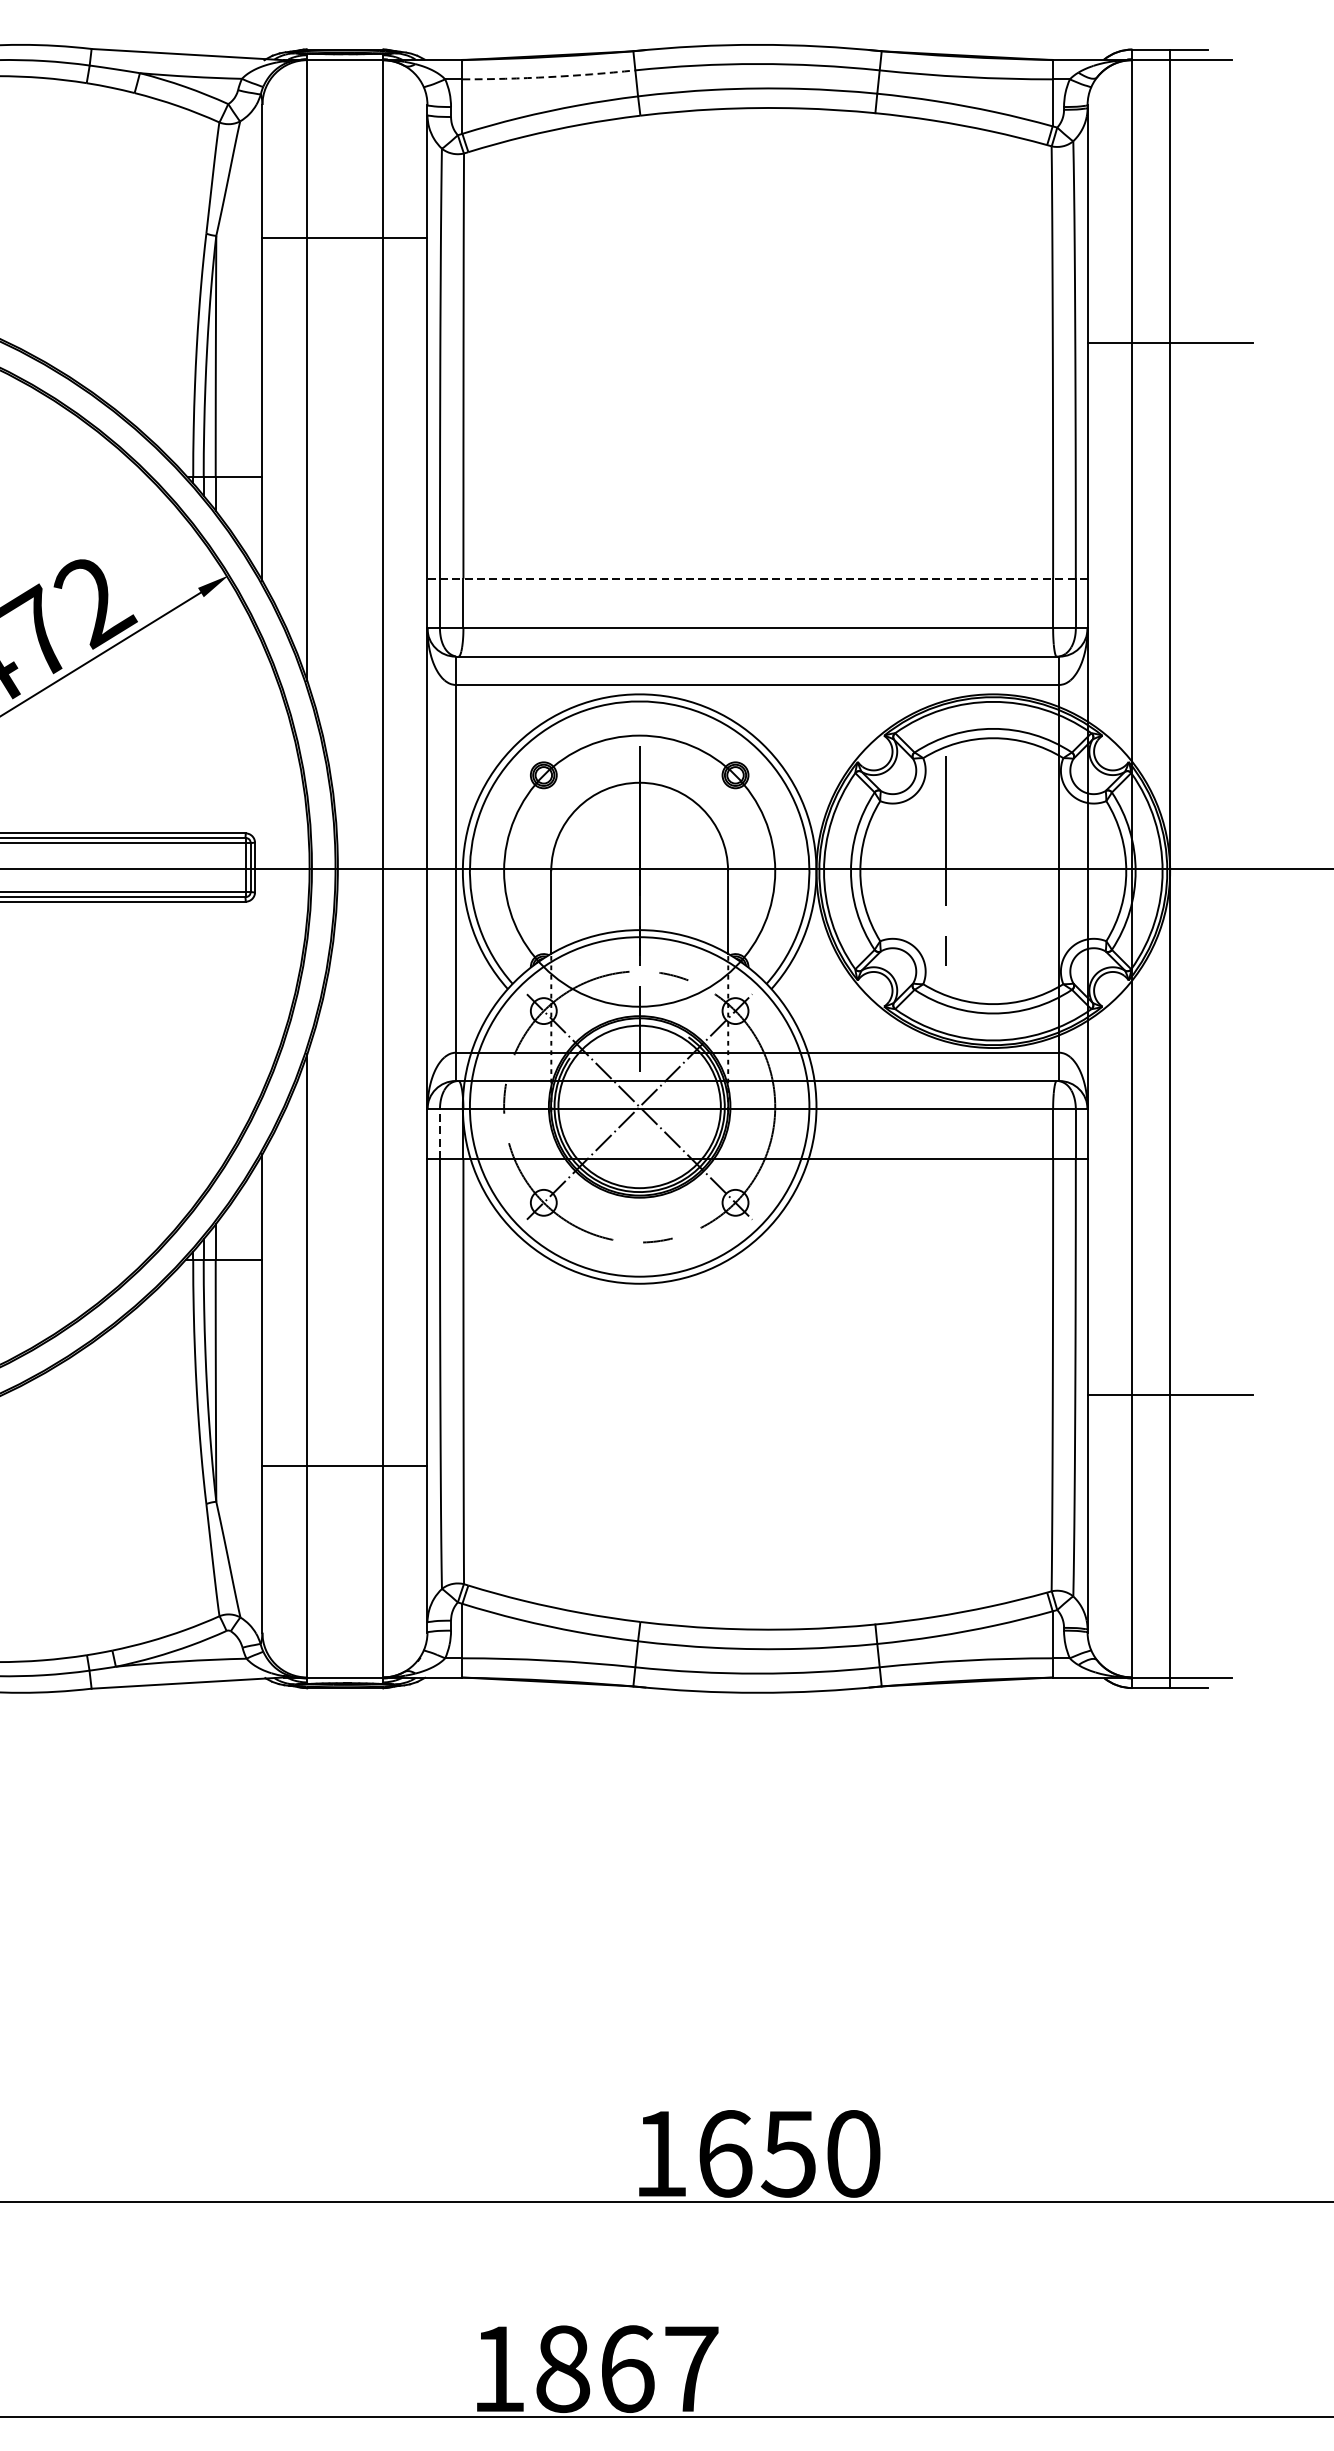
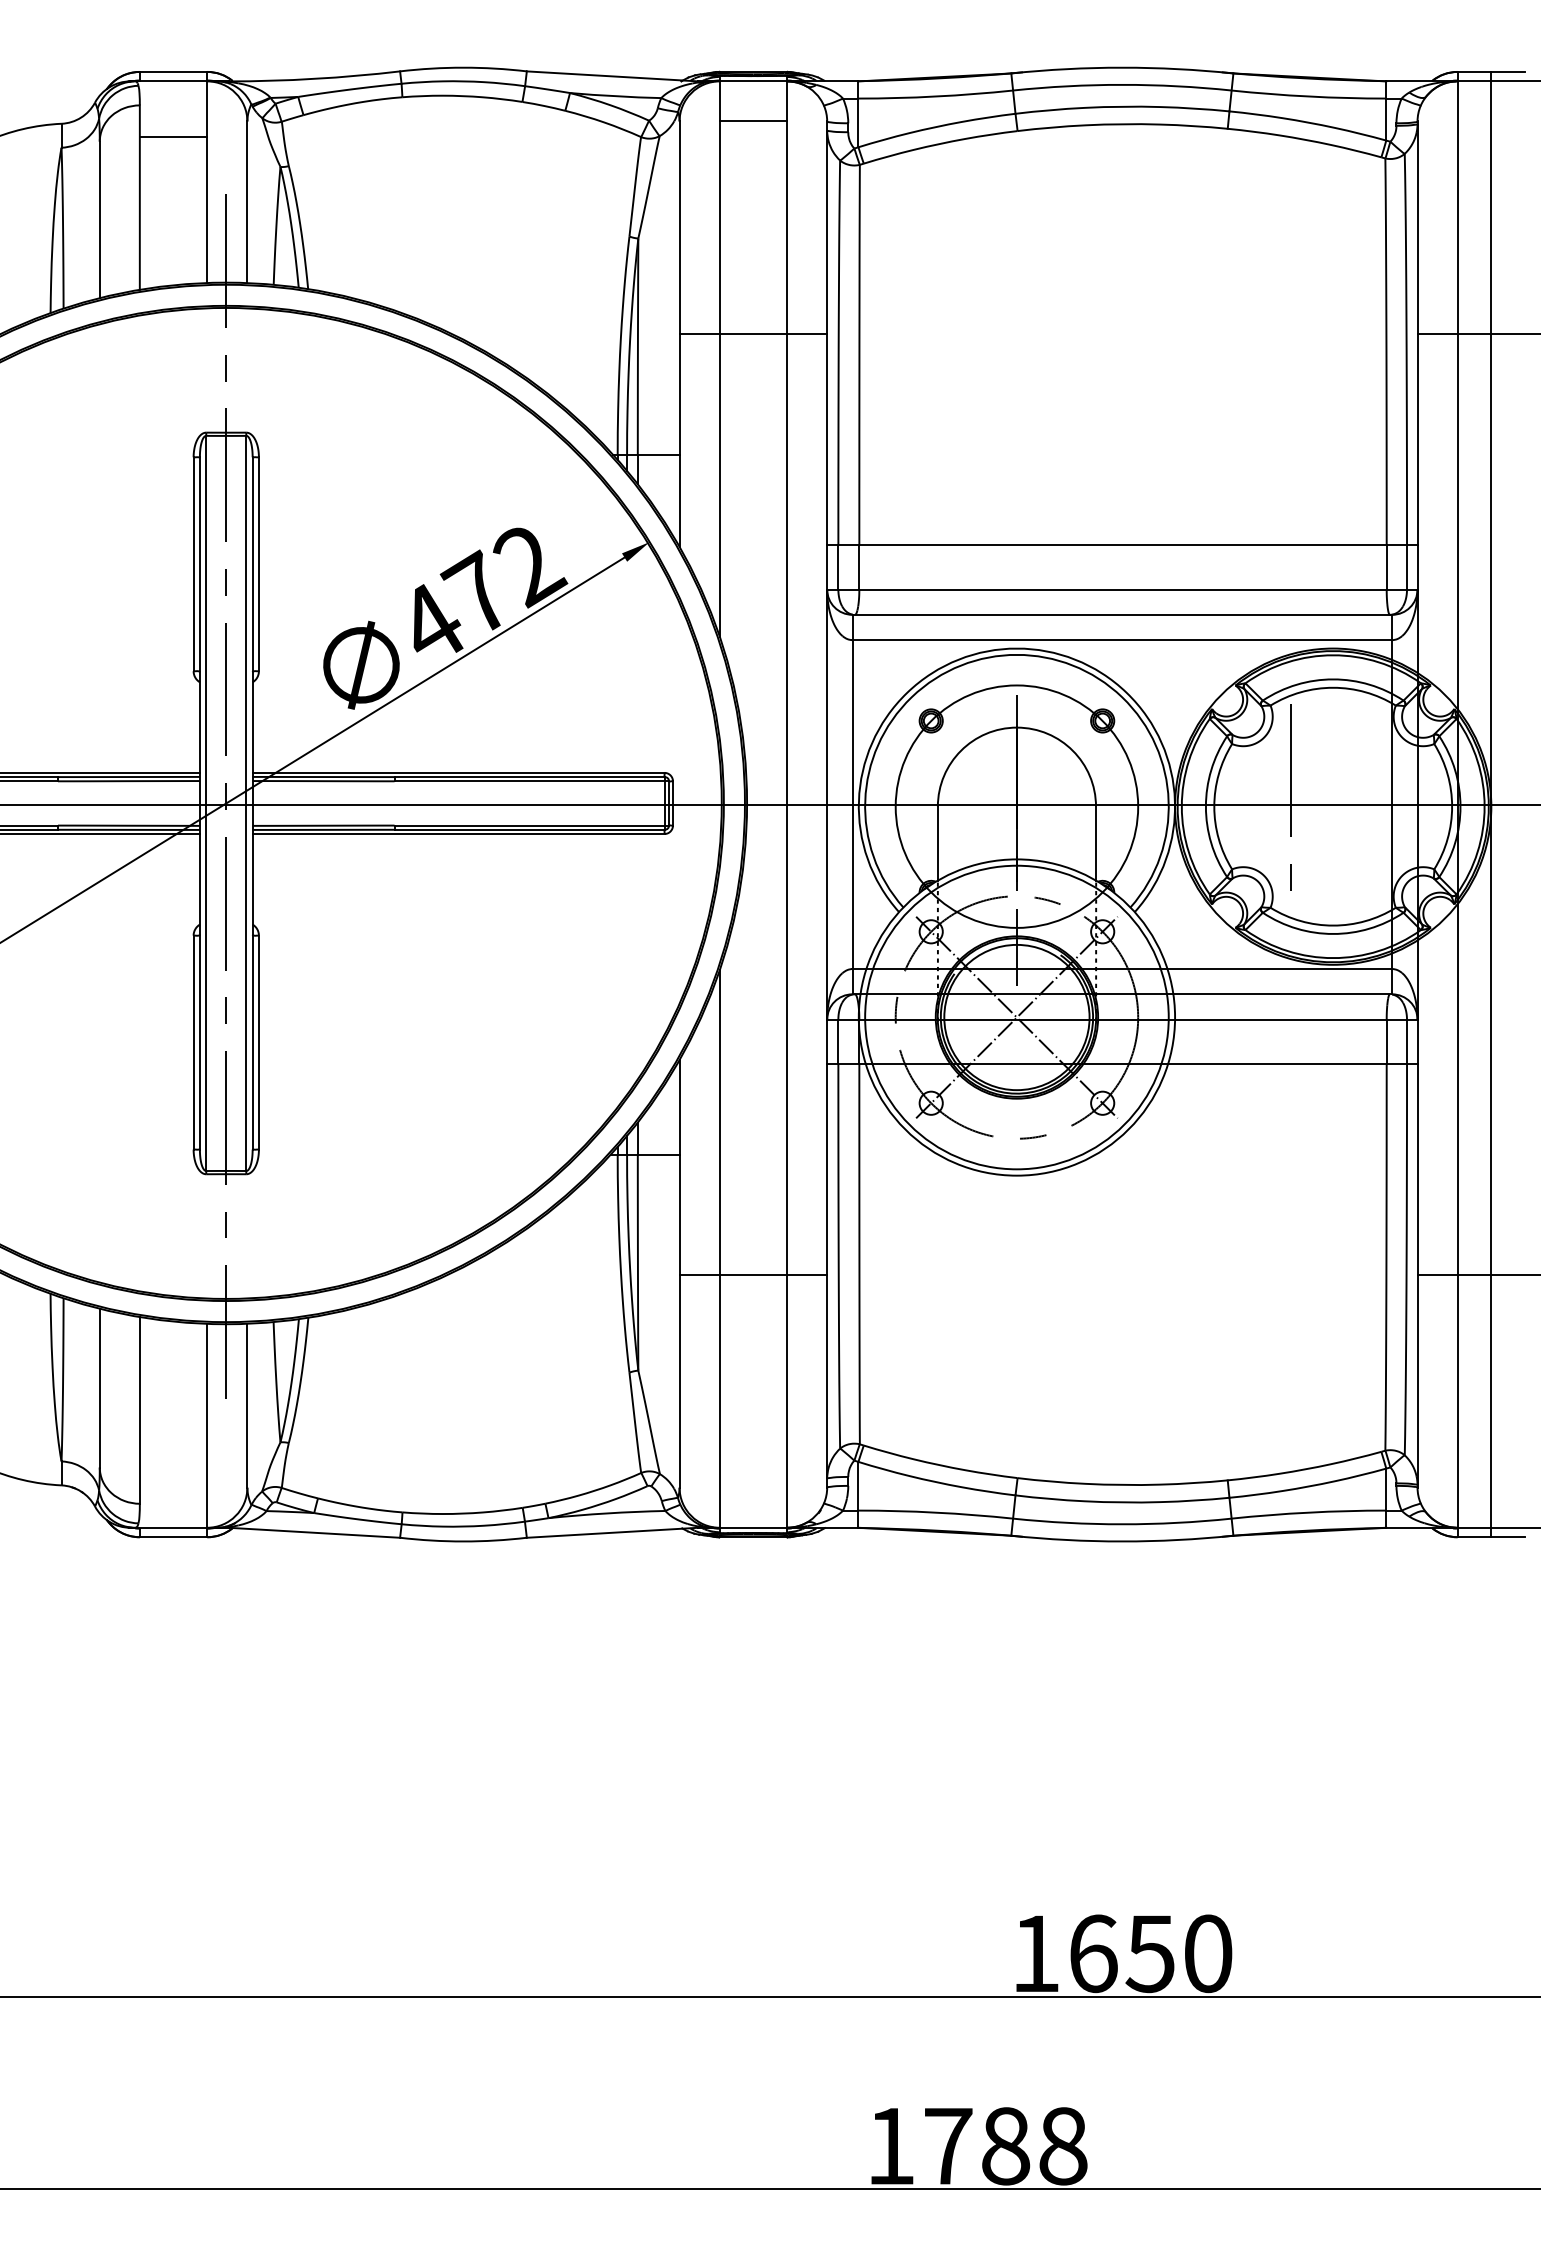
arc: (548, 77) -> (935, 96), dashed -> solid
line: (345, 105) -> (753, 121), added
line: (345, 238) -> (753, 334), moved
line: (756, 579) -> (1121, 545), dashed -> solid
line: (440, 1133) -> (838, 1041), dashed -> solid
line: (345, 1465) -> (753, 1274), moved
text: (626, 2369) -> (1005, 2146), 1867 -> 1788

